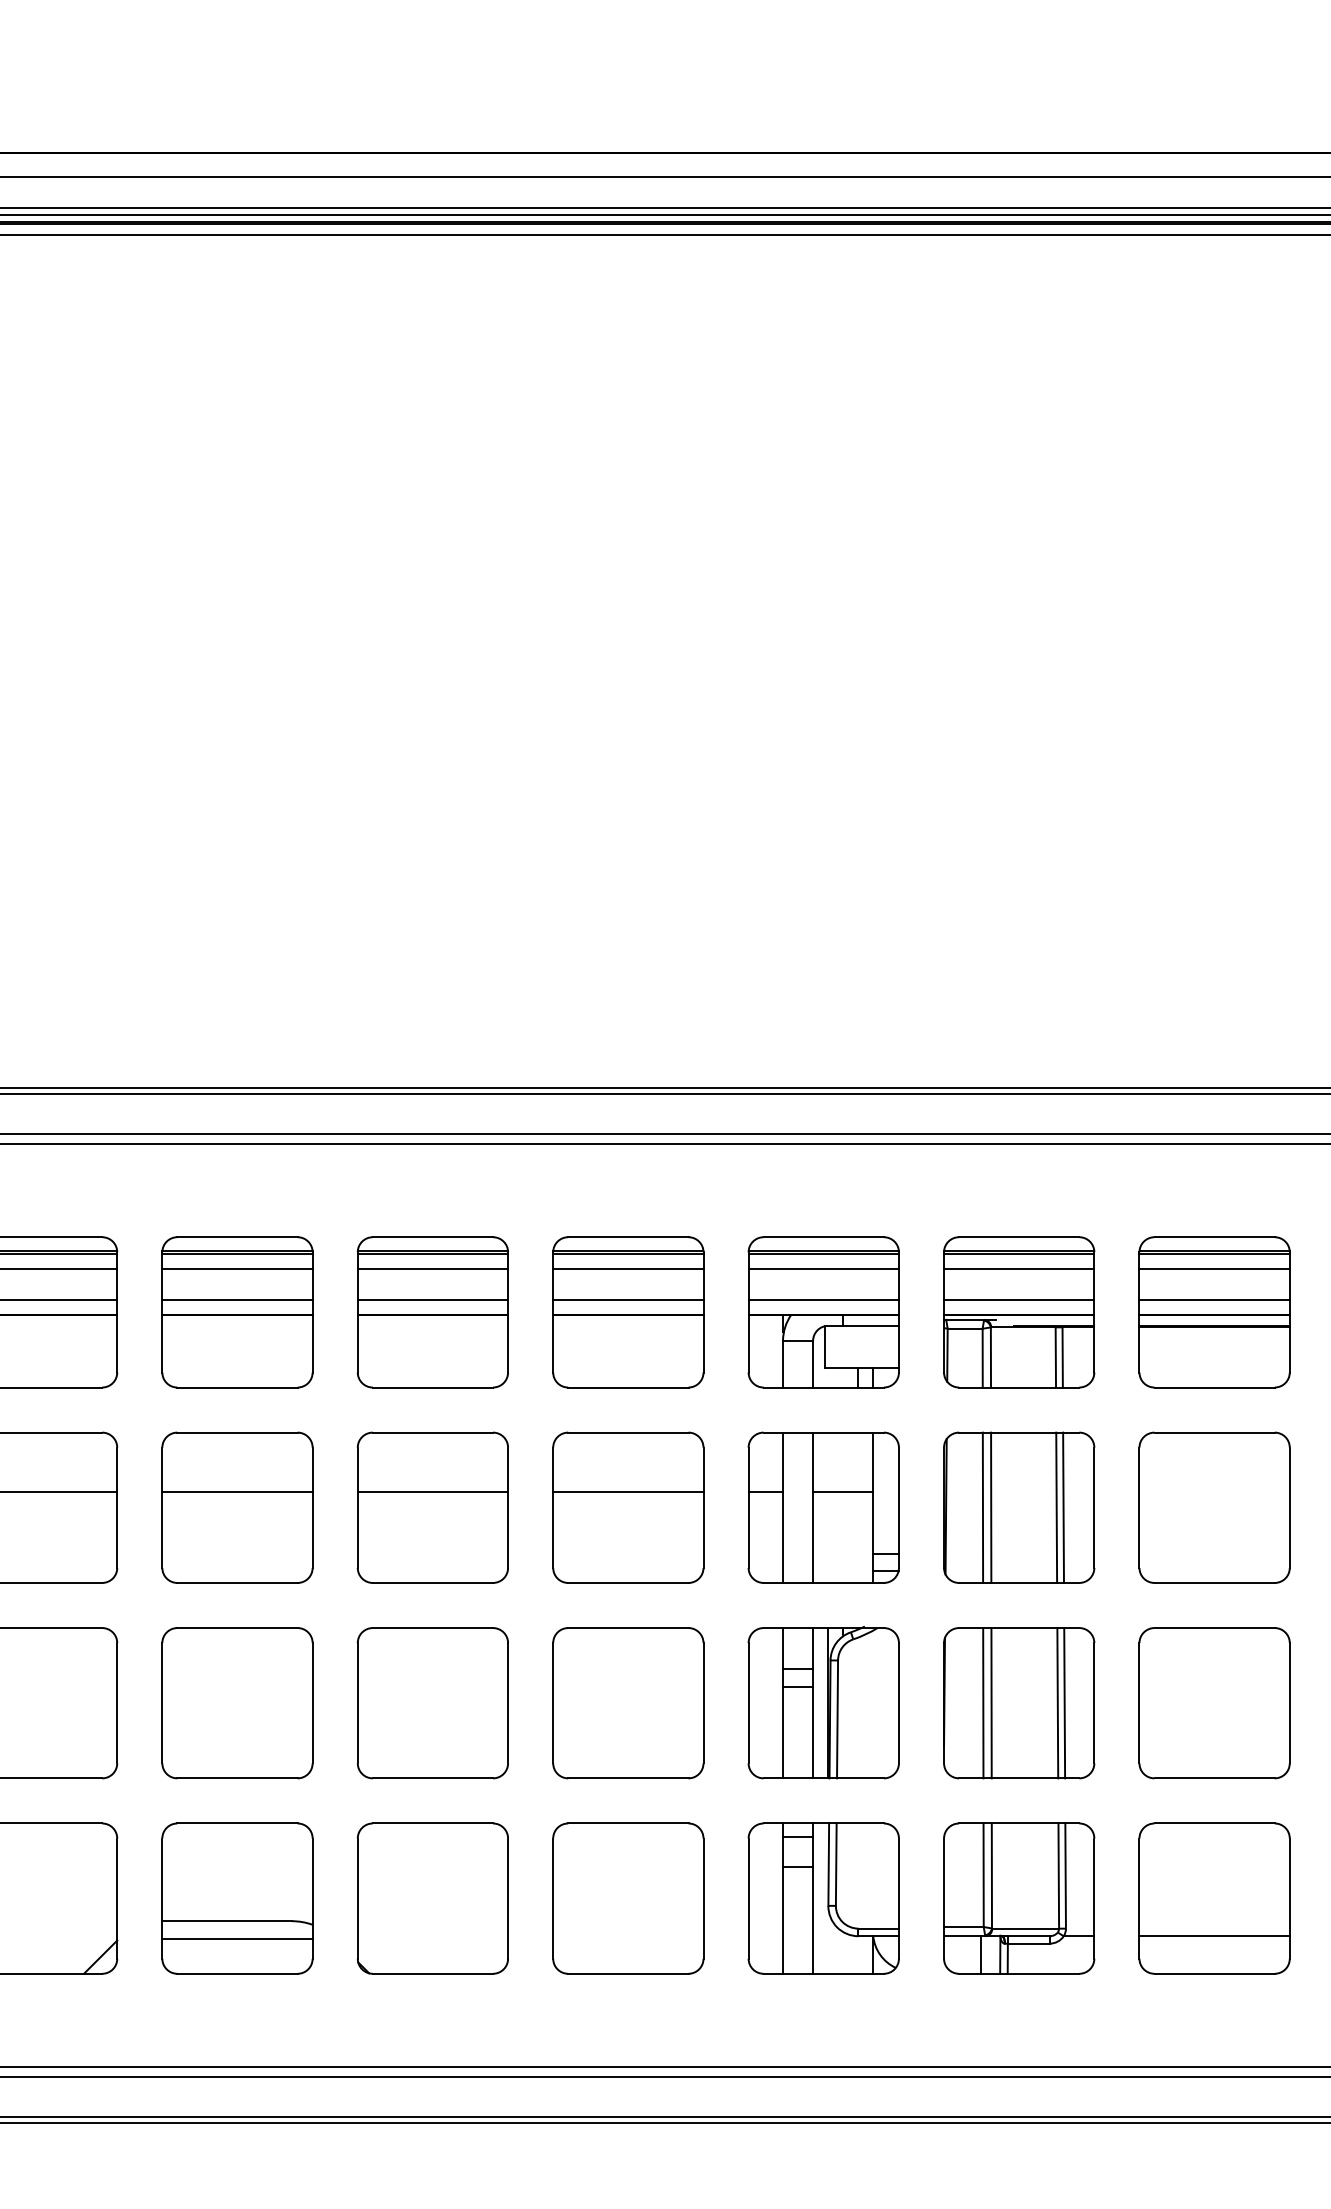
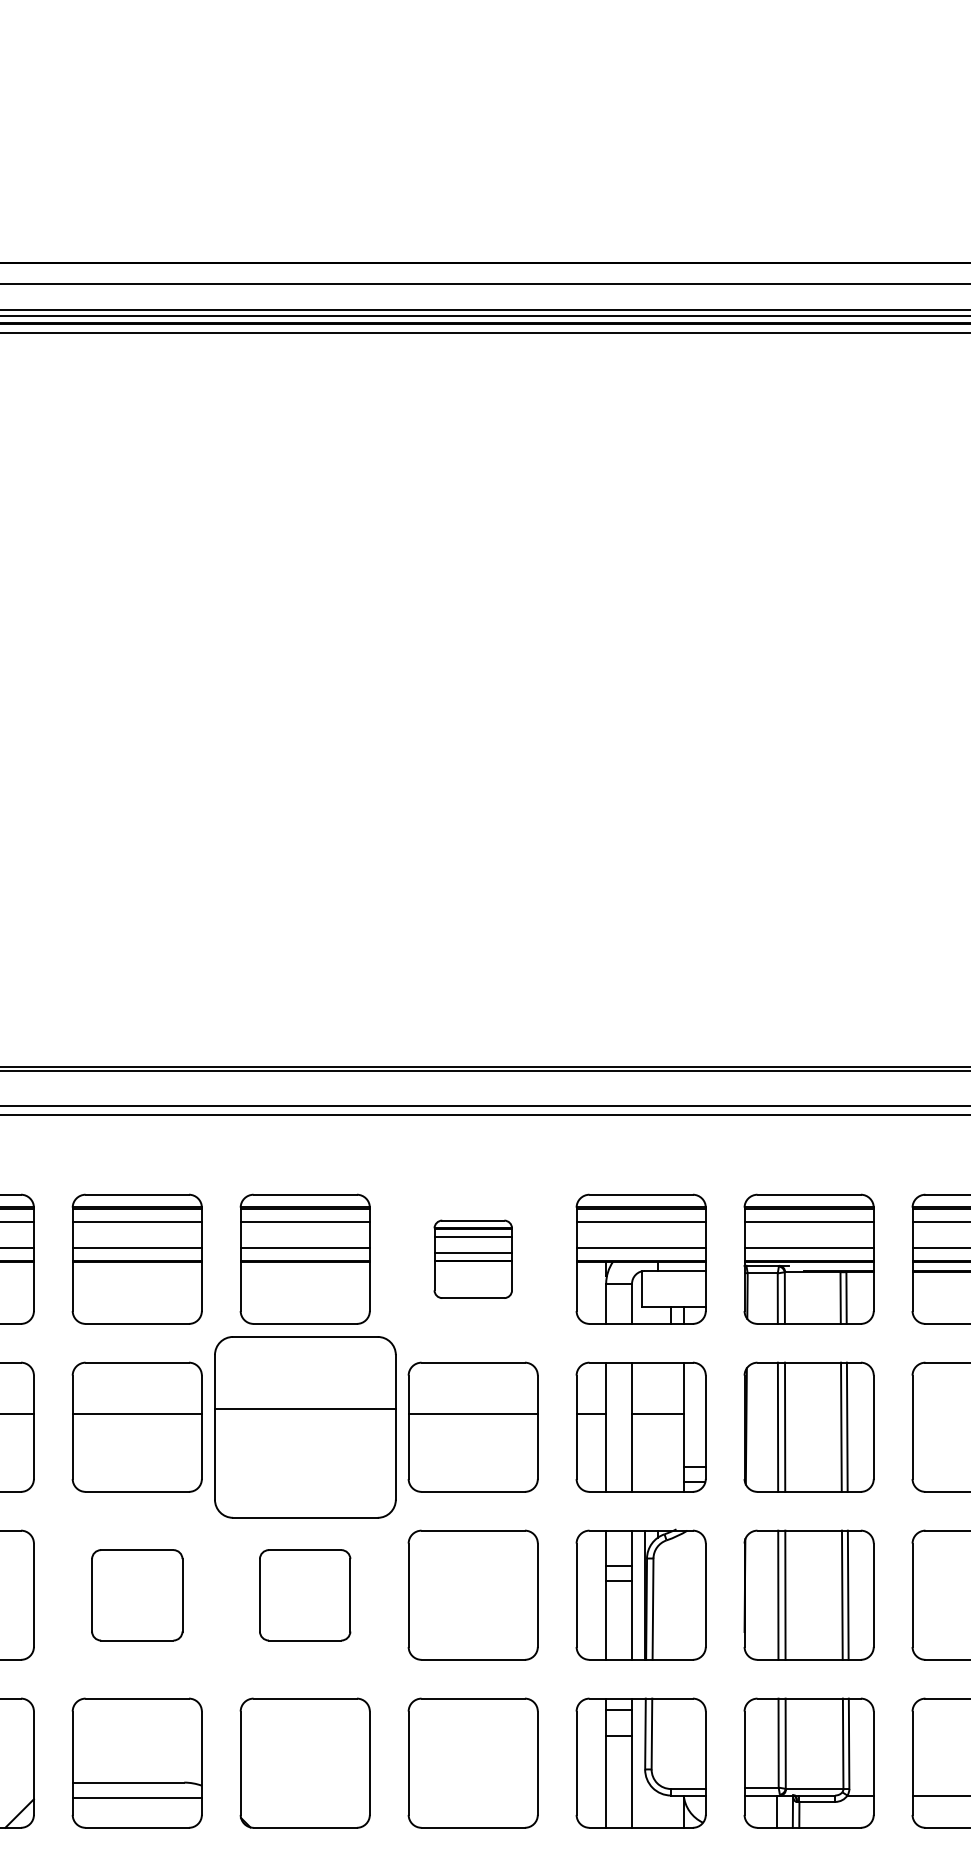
part: (628, 1312) -> (473, 1259), size x0.6
part: (432, 1507) -> (304, 1427), size x1.4
part: (237, 1703) -> (137, 1595), size x0.7
part: (432, 1703) -> (304, 1595), size x0.7

